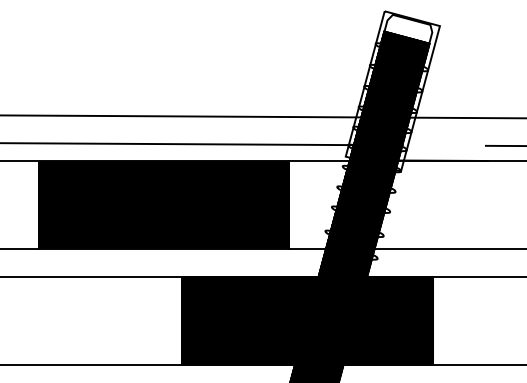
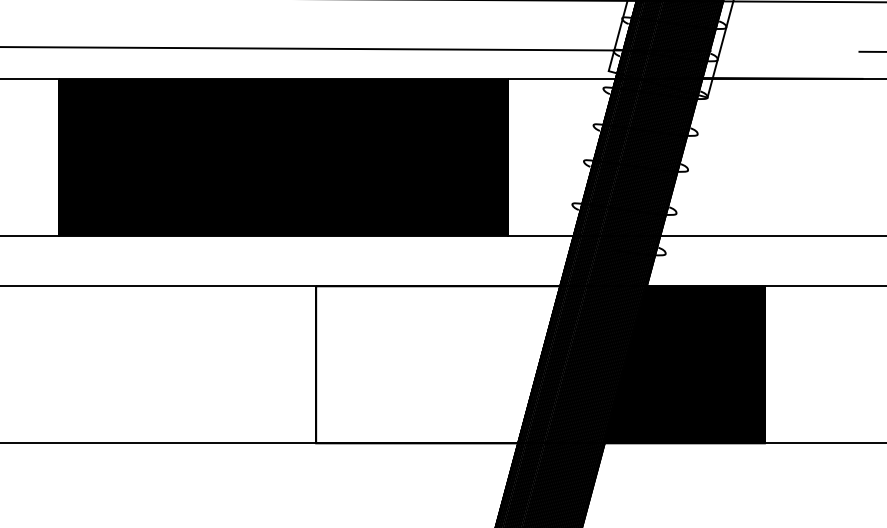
fill: (250, 320) -> (438, 364), removed

